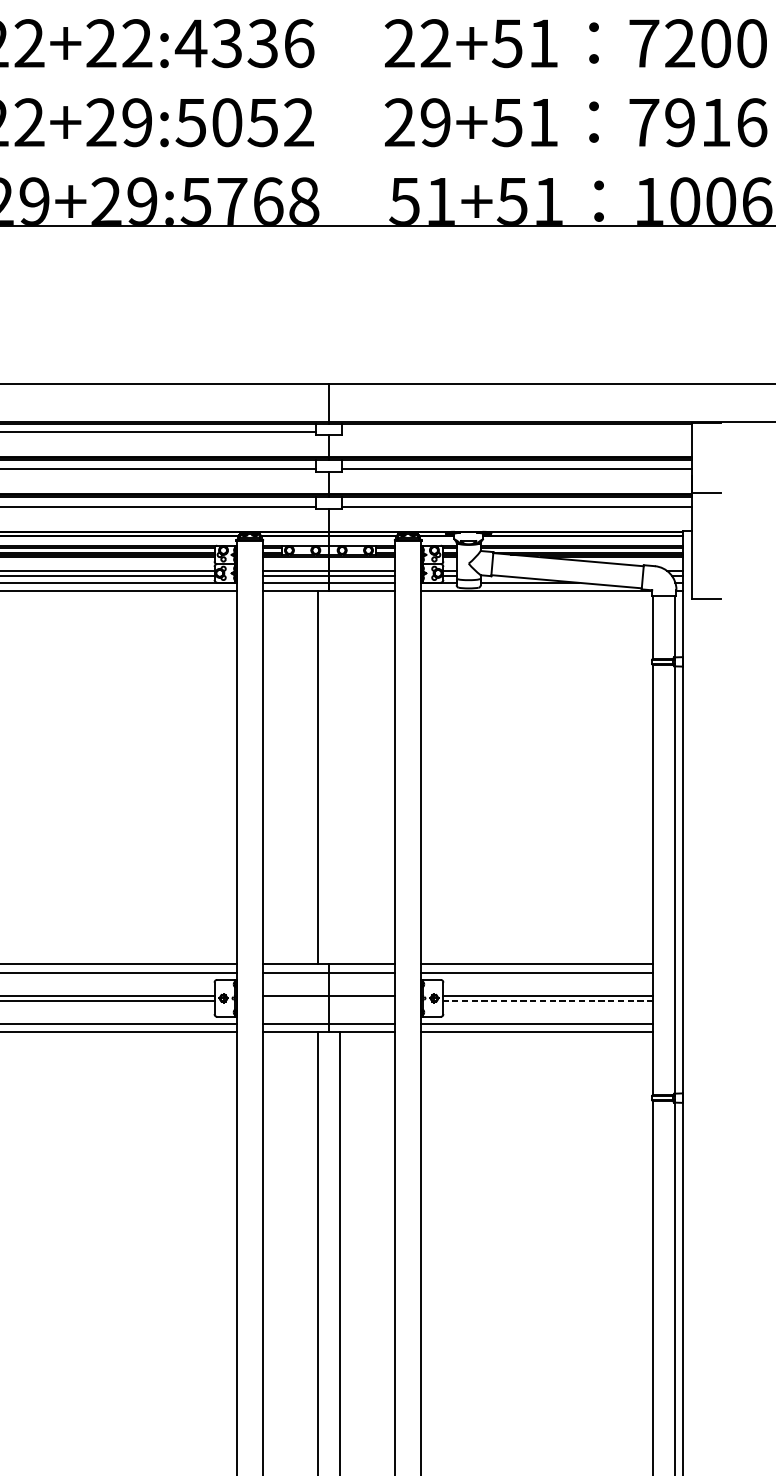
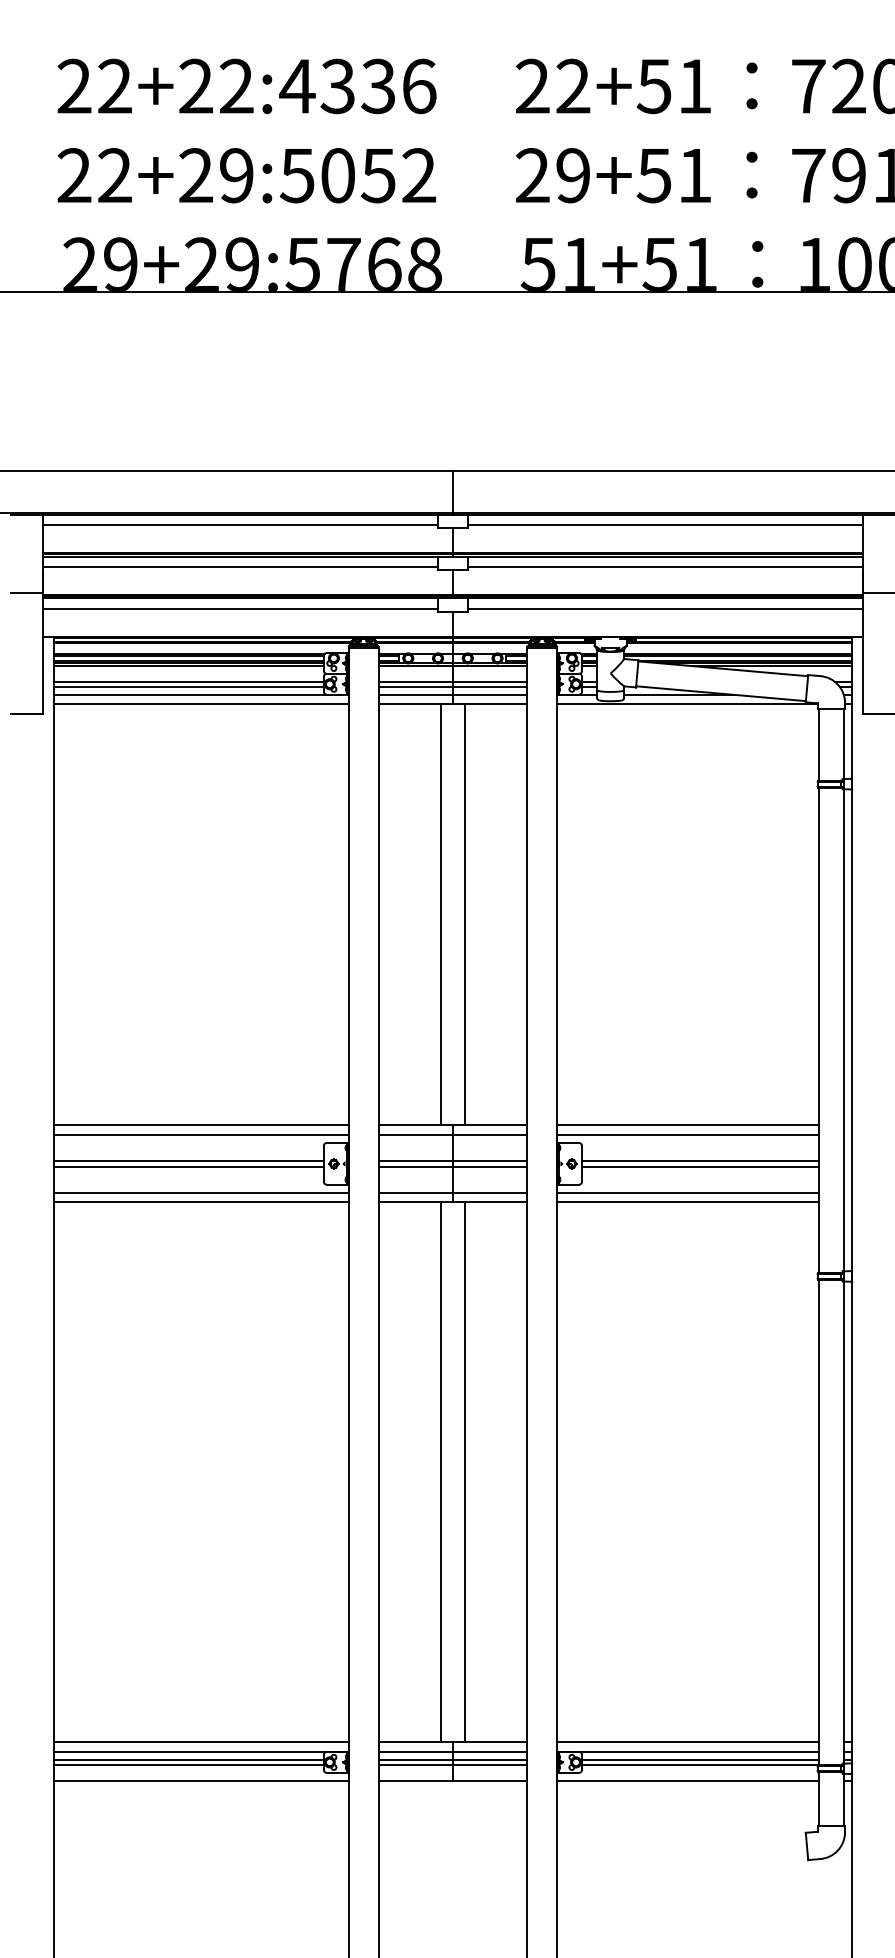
line: (516, 432) -> (664, 525), added
line: (339, 777) -> (464, 914), added
line: (328, 1000) -> (452, 1166), added
line: (547, 1000) -> (699, 1166), dashed -> solid

